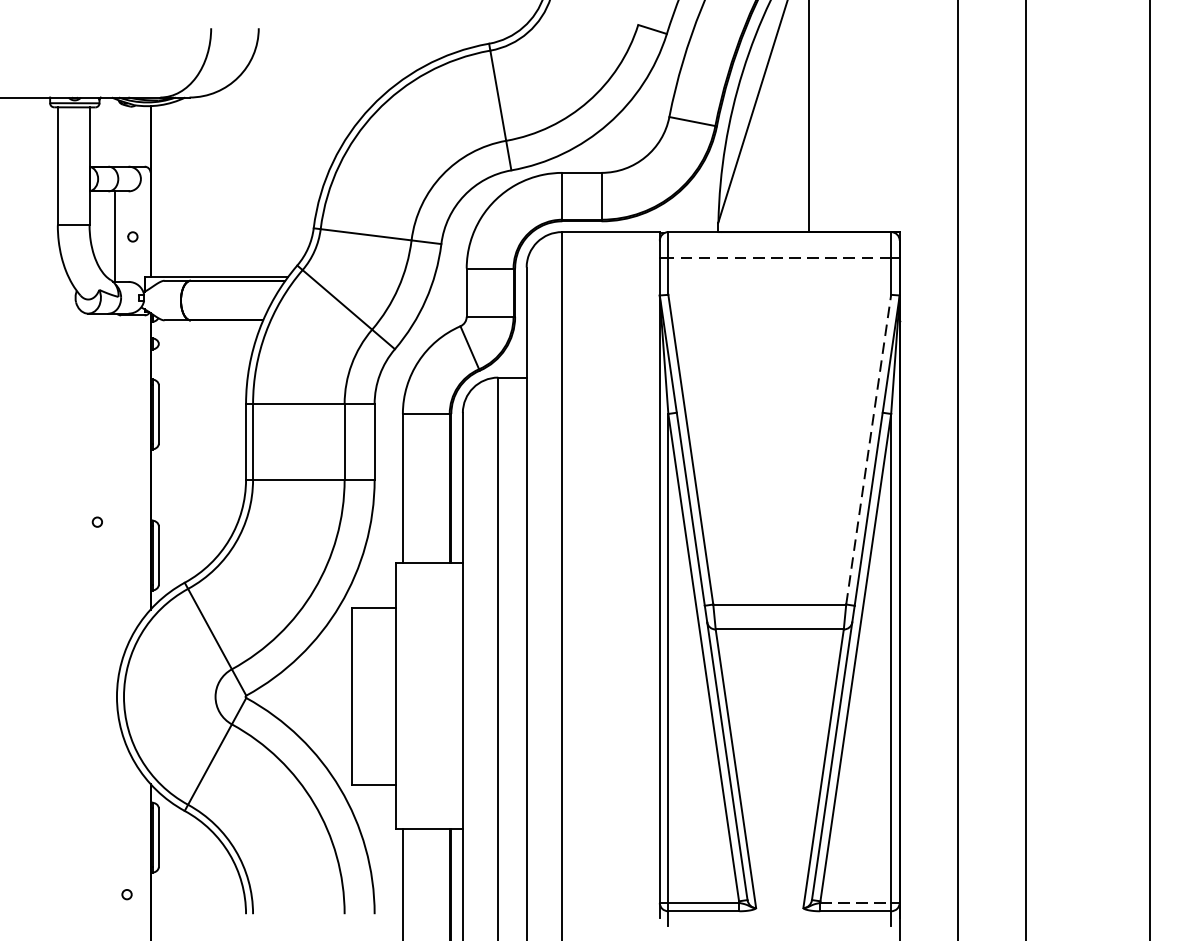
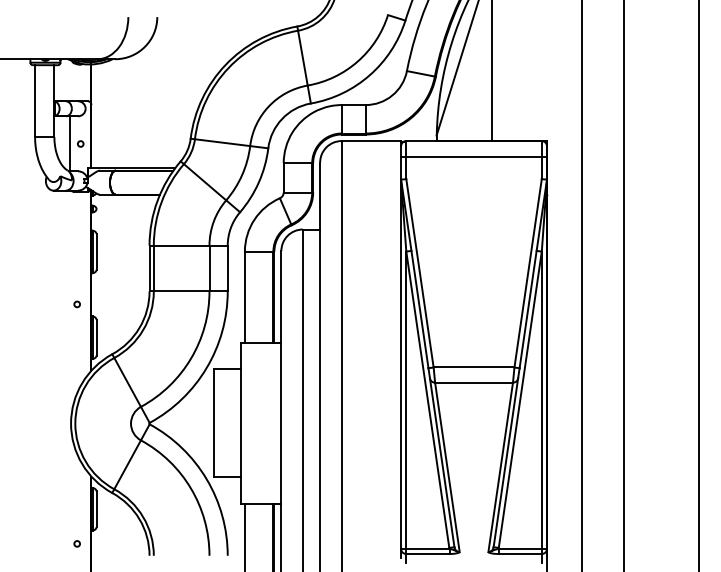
line: (780, 257) -> (474, 156), dashed -> solid
line: (869, 448) -> (528, 272), dashed -> solid
circle: (96, 522) -> (76, 304), moved
line: (856, 902) -> (520, 548), dashed -> solid

